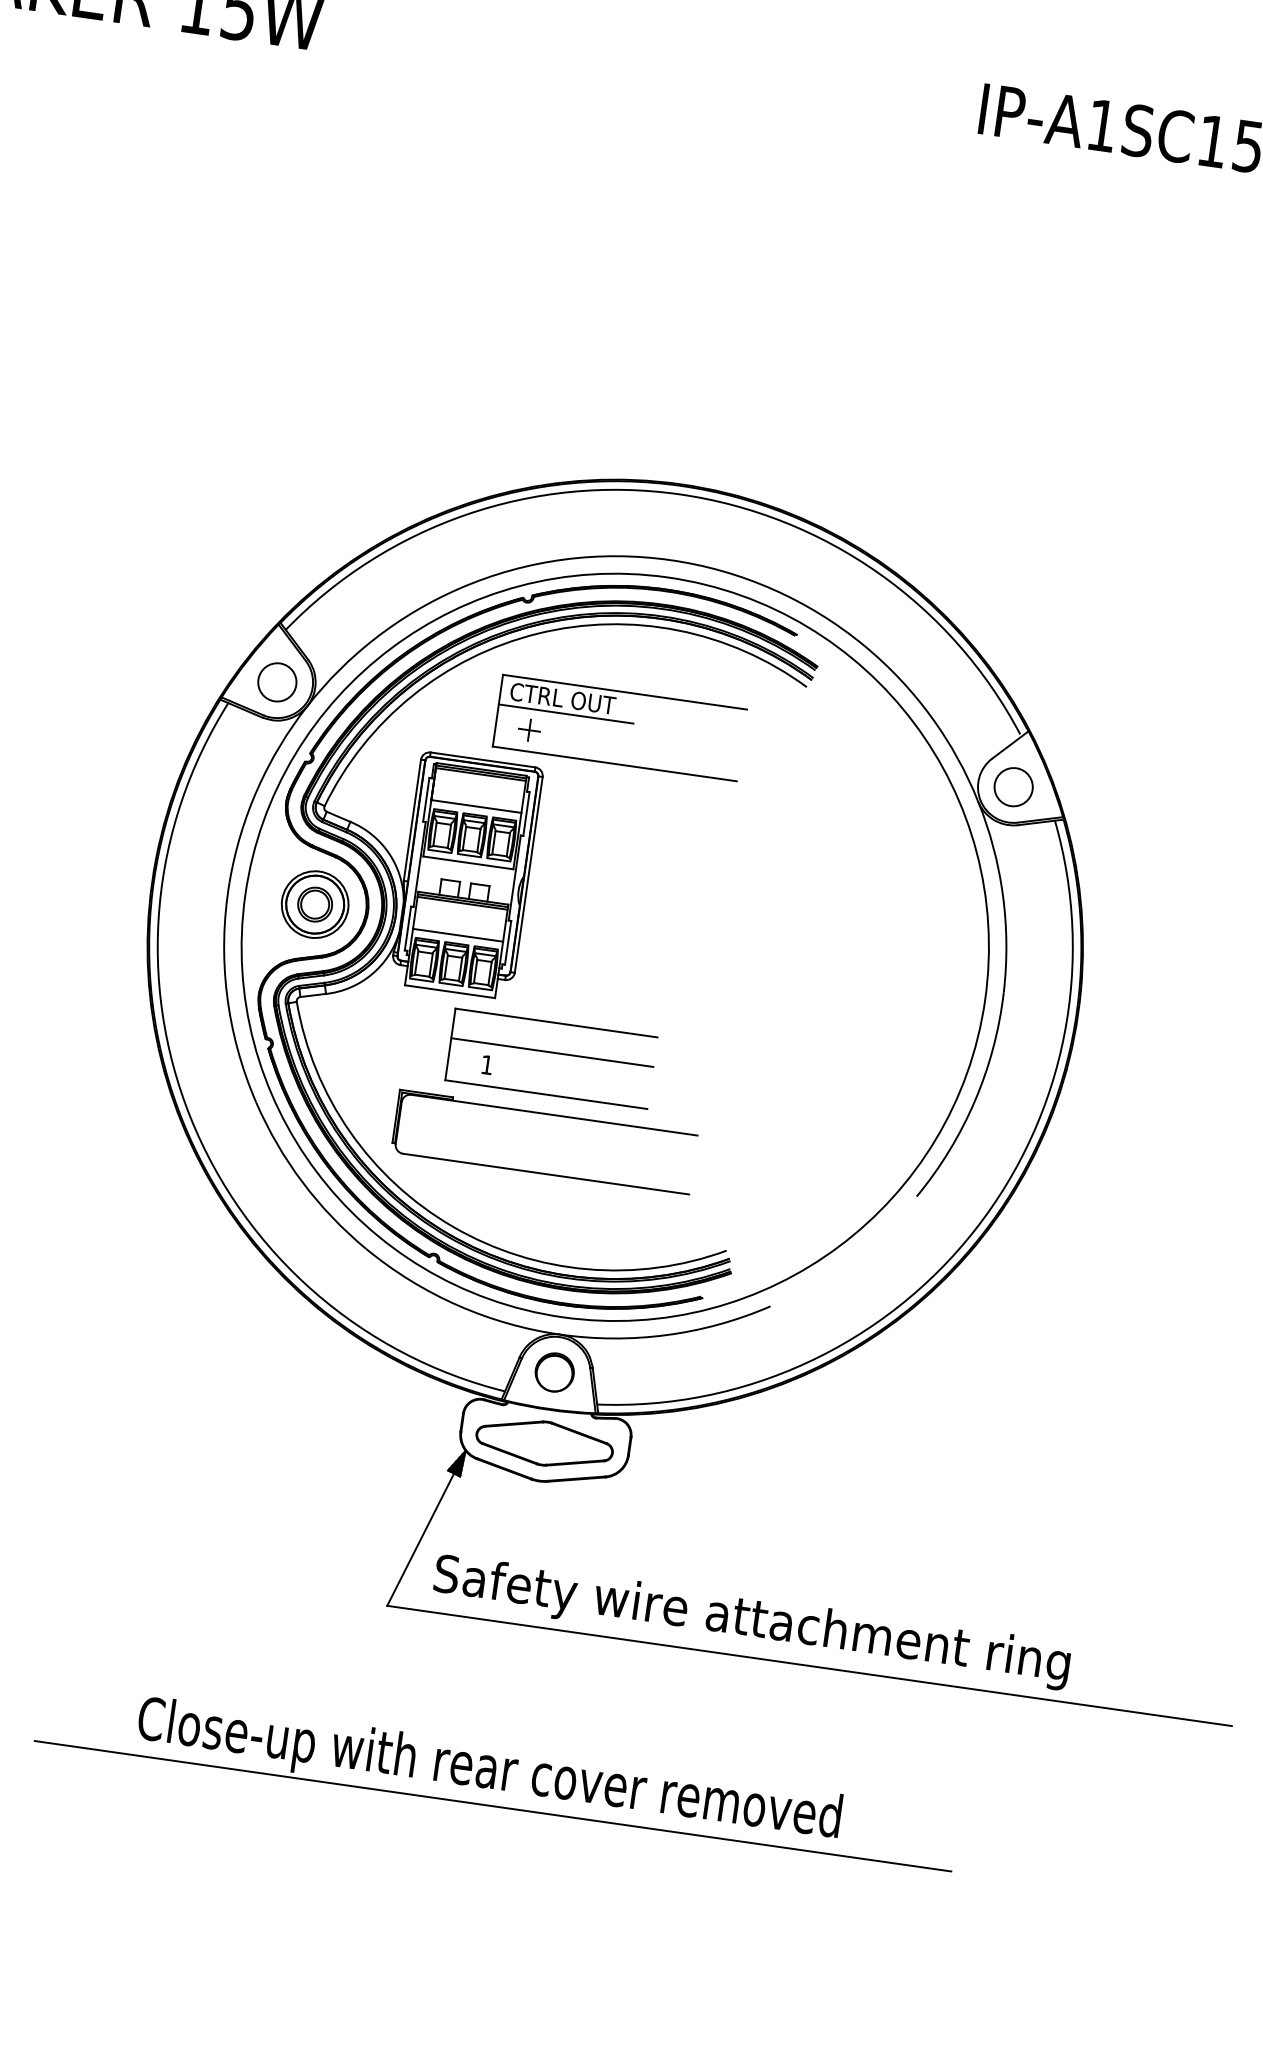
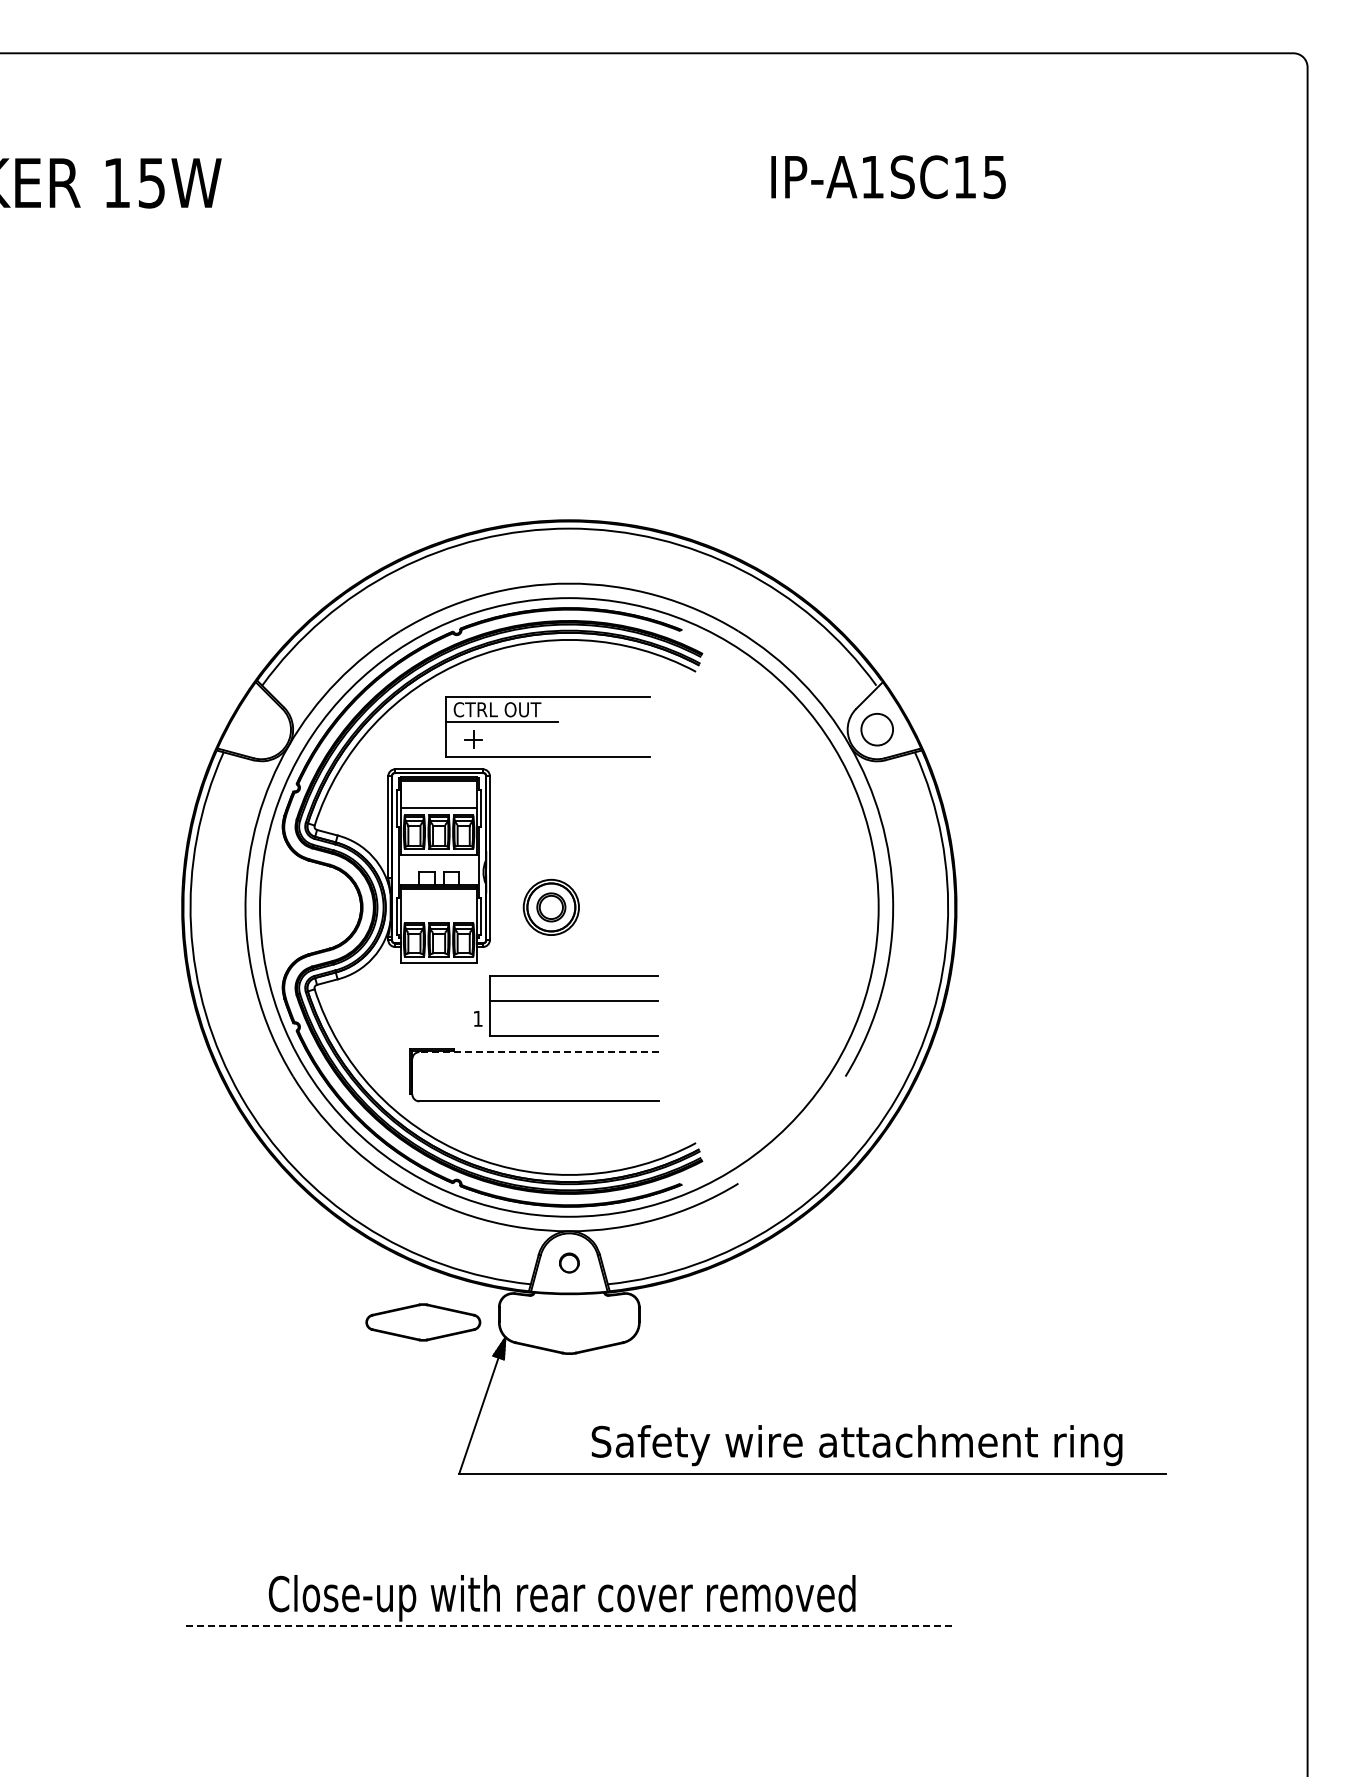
circle: (277, 682) -> (261, 729), removed
part: (314, 903) -> (550, 906), moved
line: (457, 934) -> (438, 915), removed
part: (550, 1057) -> (573, 1005), moved
line: (554, 1115) -> (539, 1052), solid -> dashed
part: (555, 1371) -> (569, 1262), size x0.6
part: (544, 1443) -> (423, 1322), moved
text: (751, 1621) -> (856, 1445), moved
line: (493, 1805) -> (569, 1625), solid -> dashed

